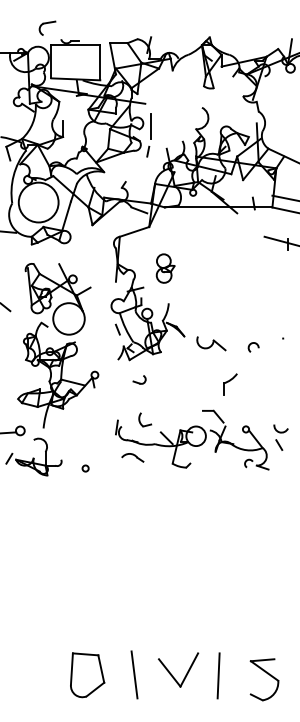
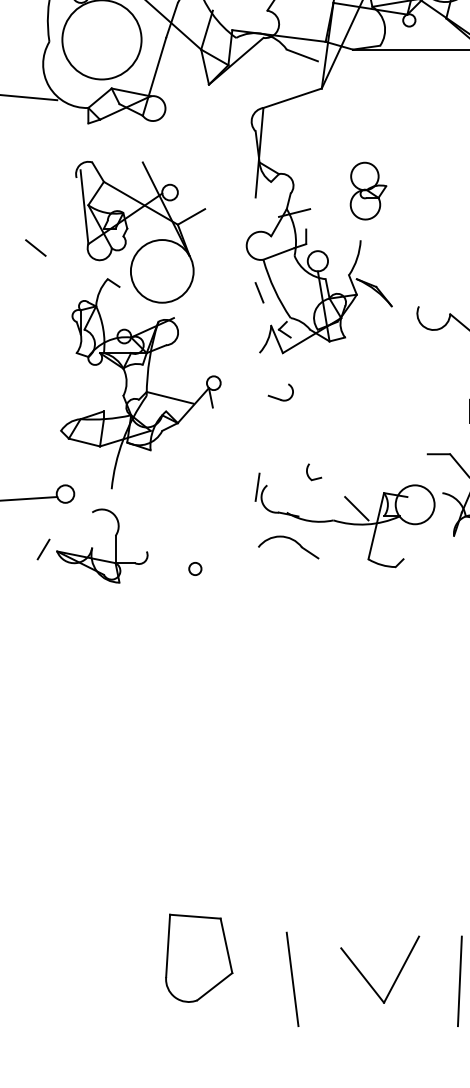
part: (165, 268) -> (368, 190), moved
part: (139, 379) -> (280, 391), moved
part: (145, 419) -> (314, 471), size x0.6
part: (132, 457) -> (288, 546), size x1.4
part: (87, 675) -> (199, 958), moved

